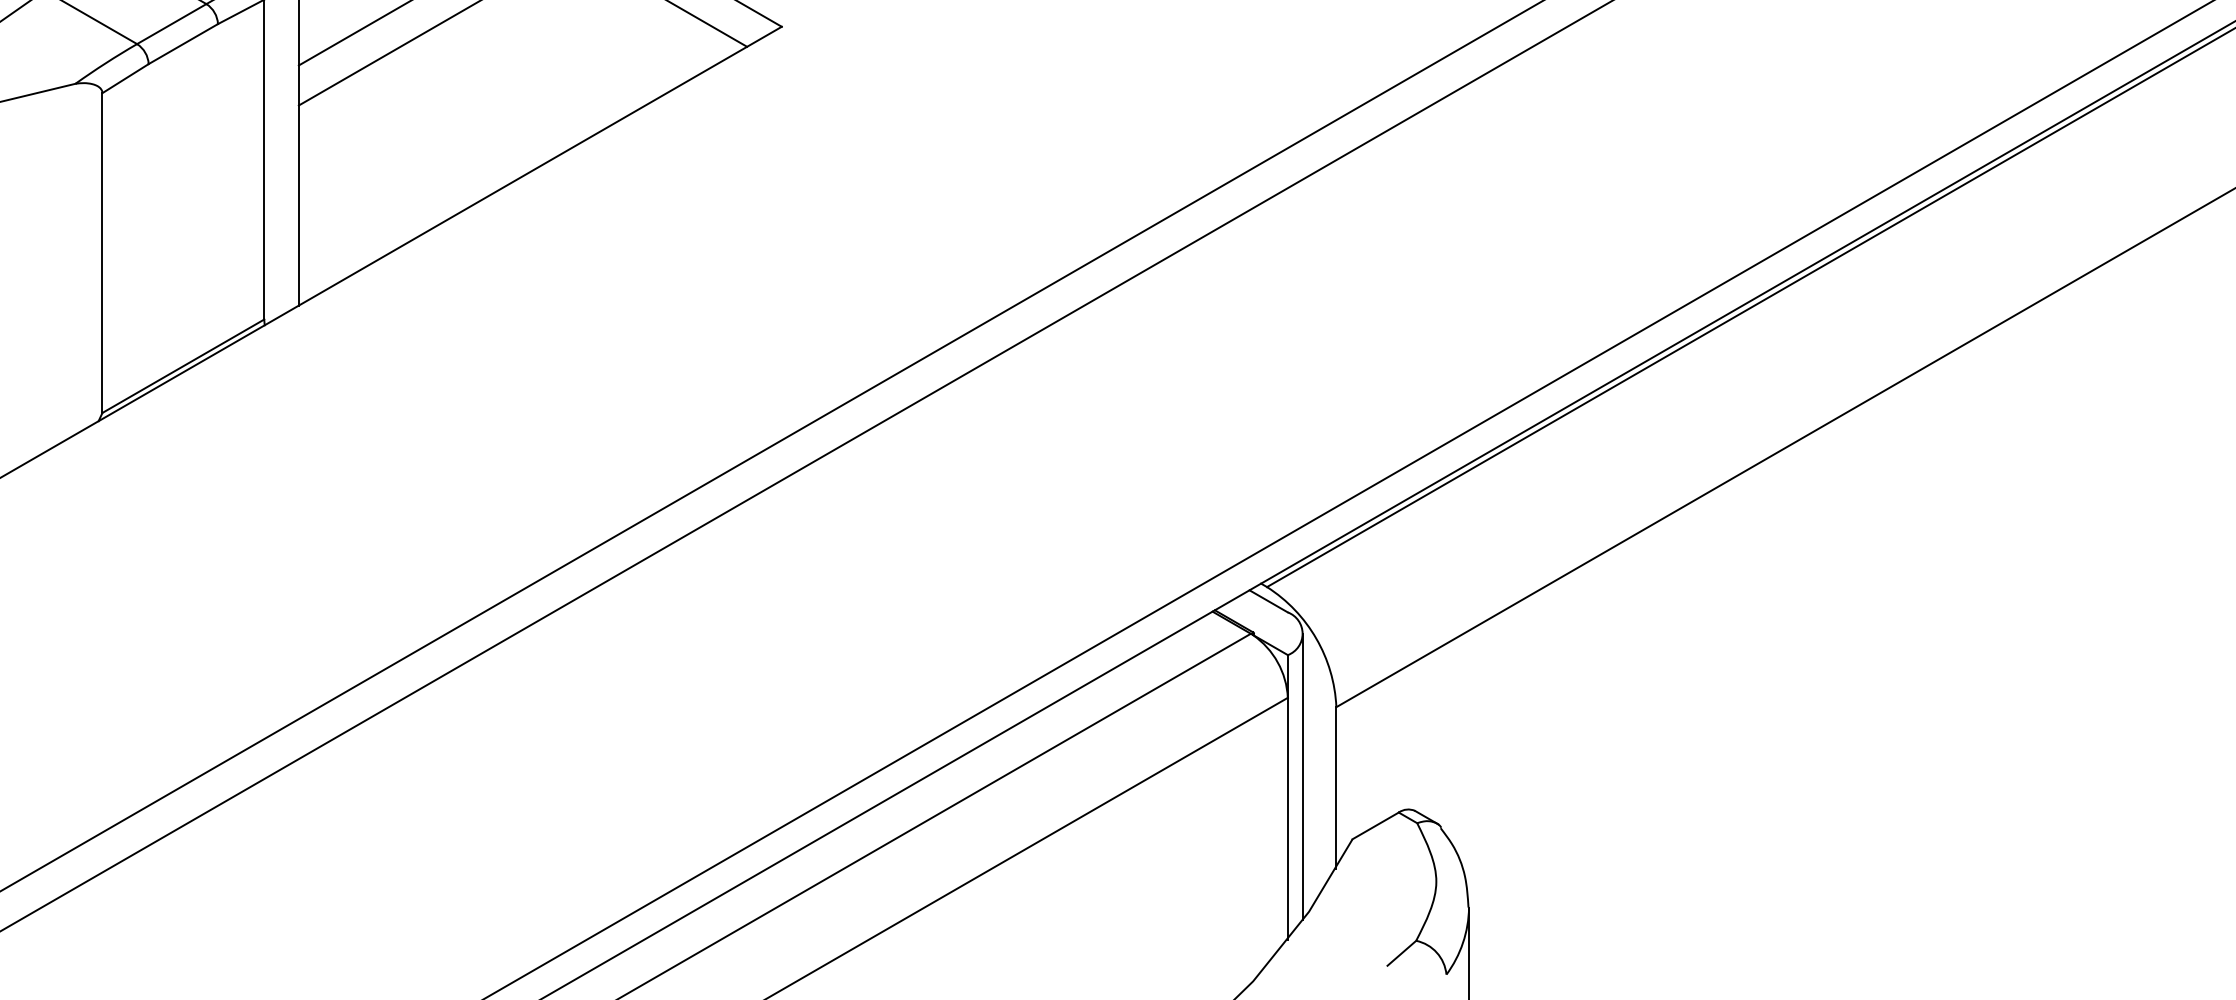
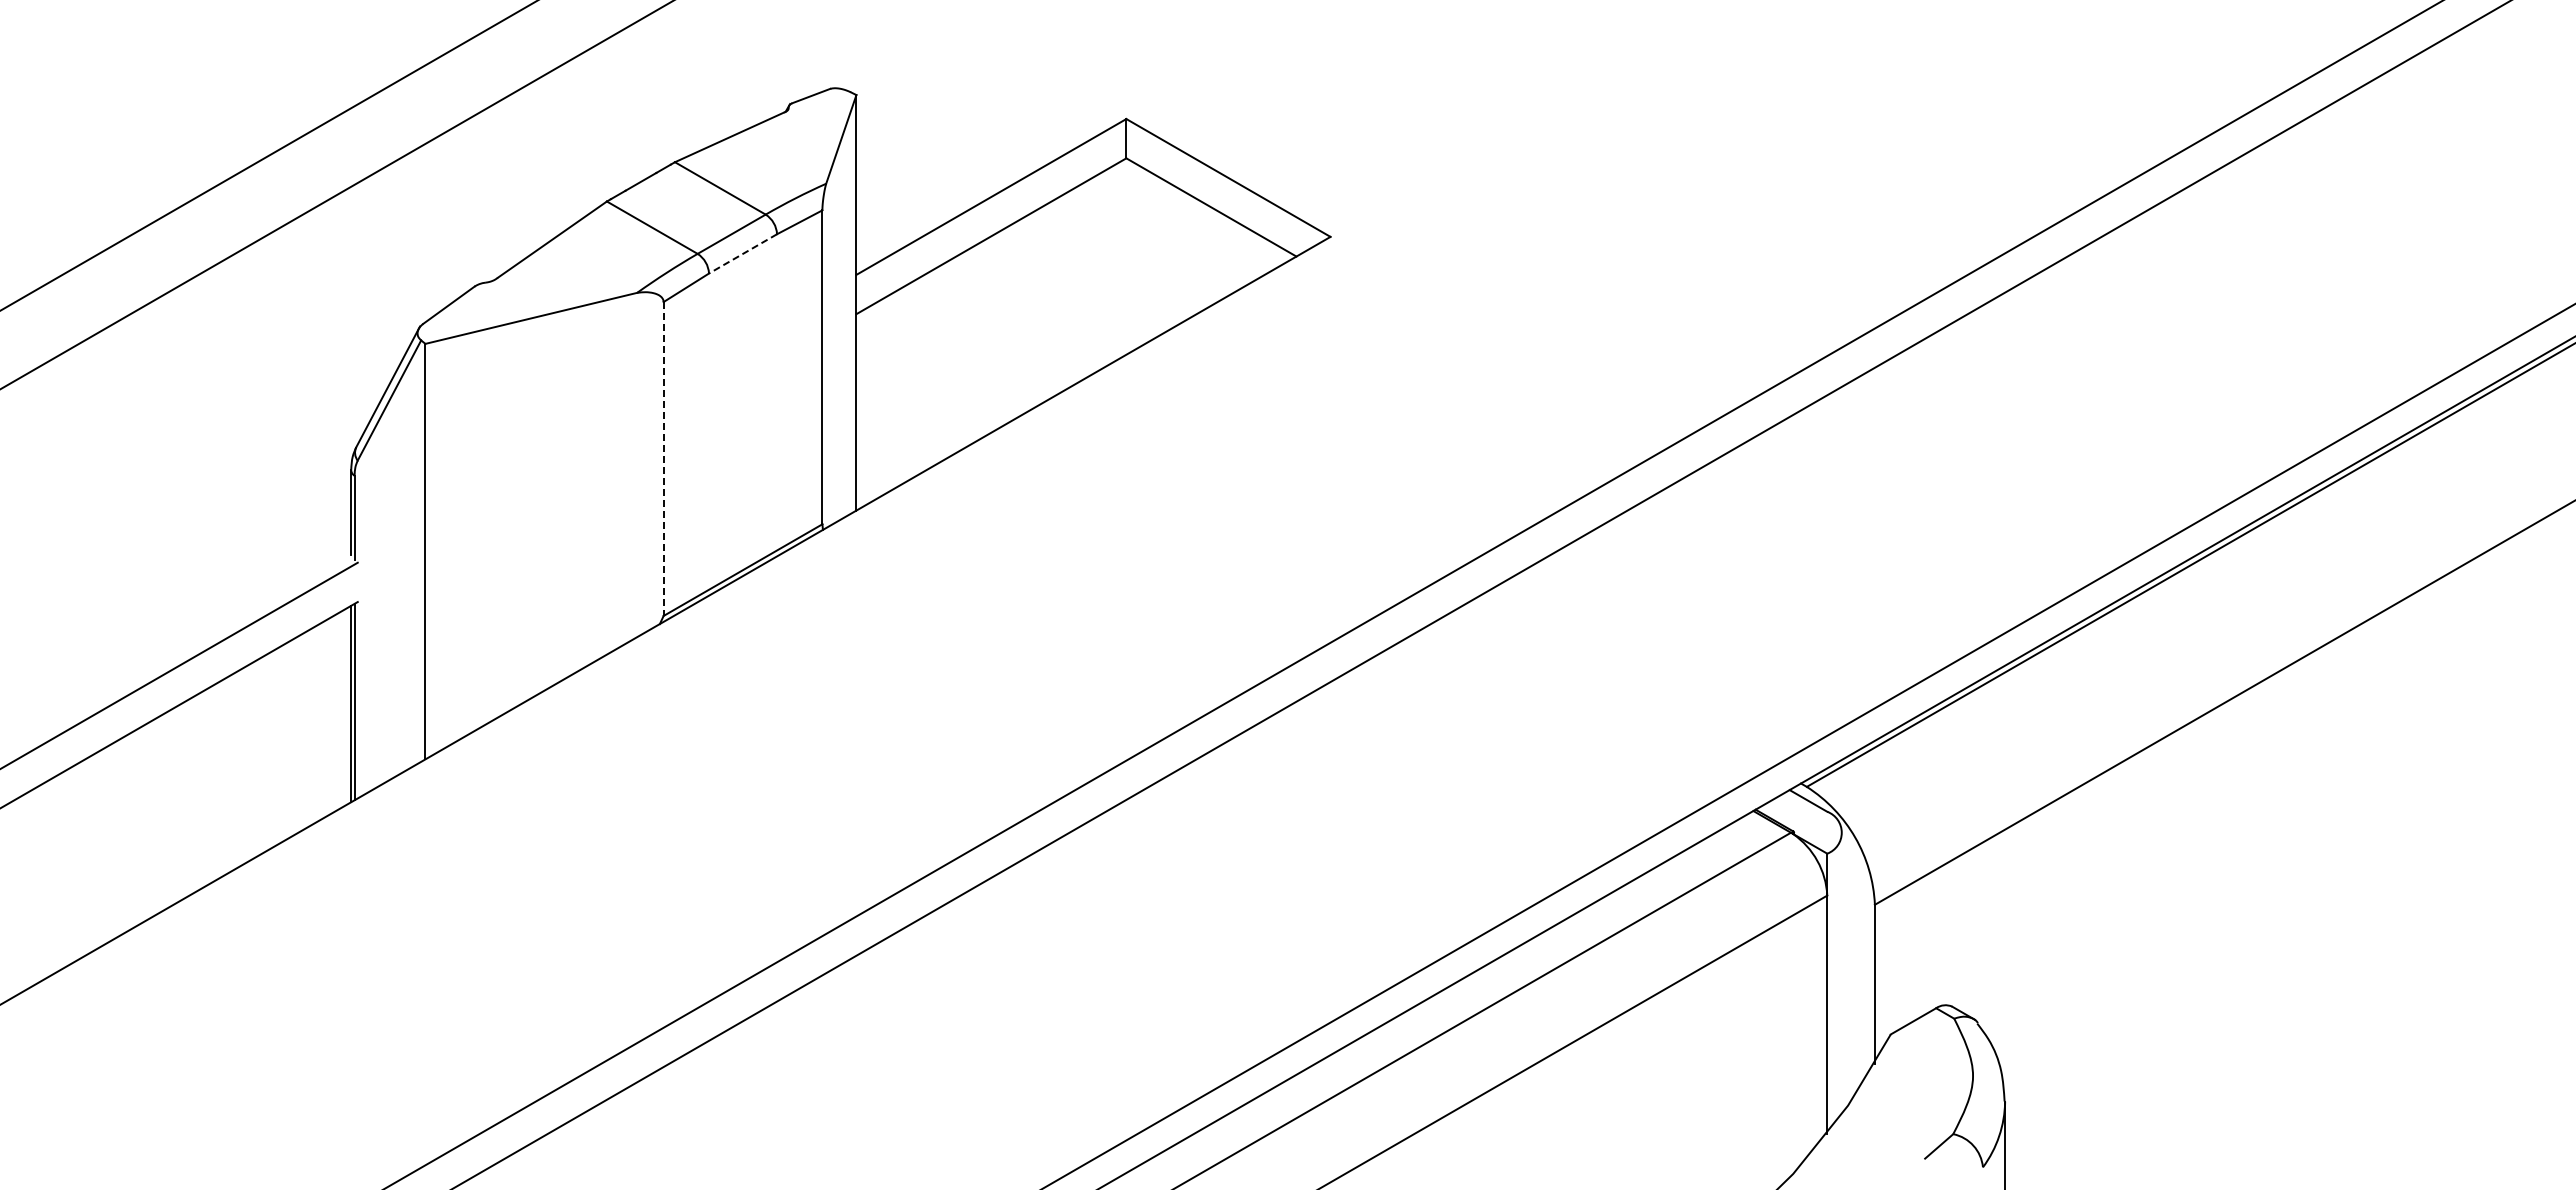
line: (182, 44) -> (742, 254), solid -> dashed
line: (102, 253) -> (663, 459), solid -> dashed
line: (1303, 776) -> (1842, 972), removed

